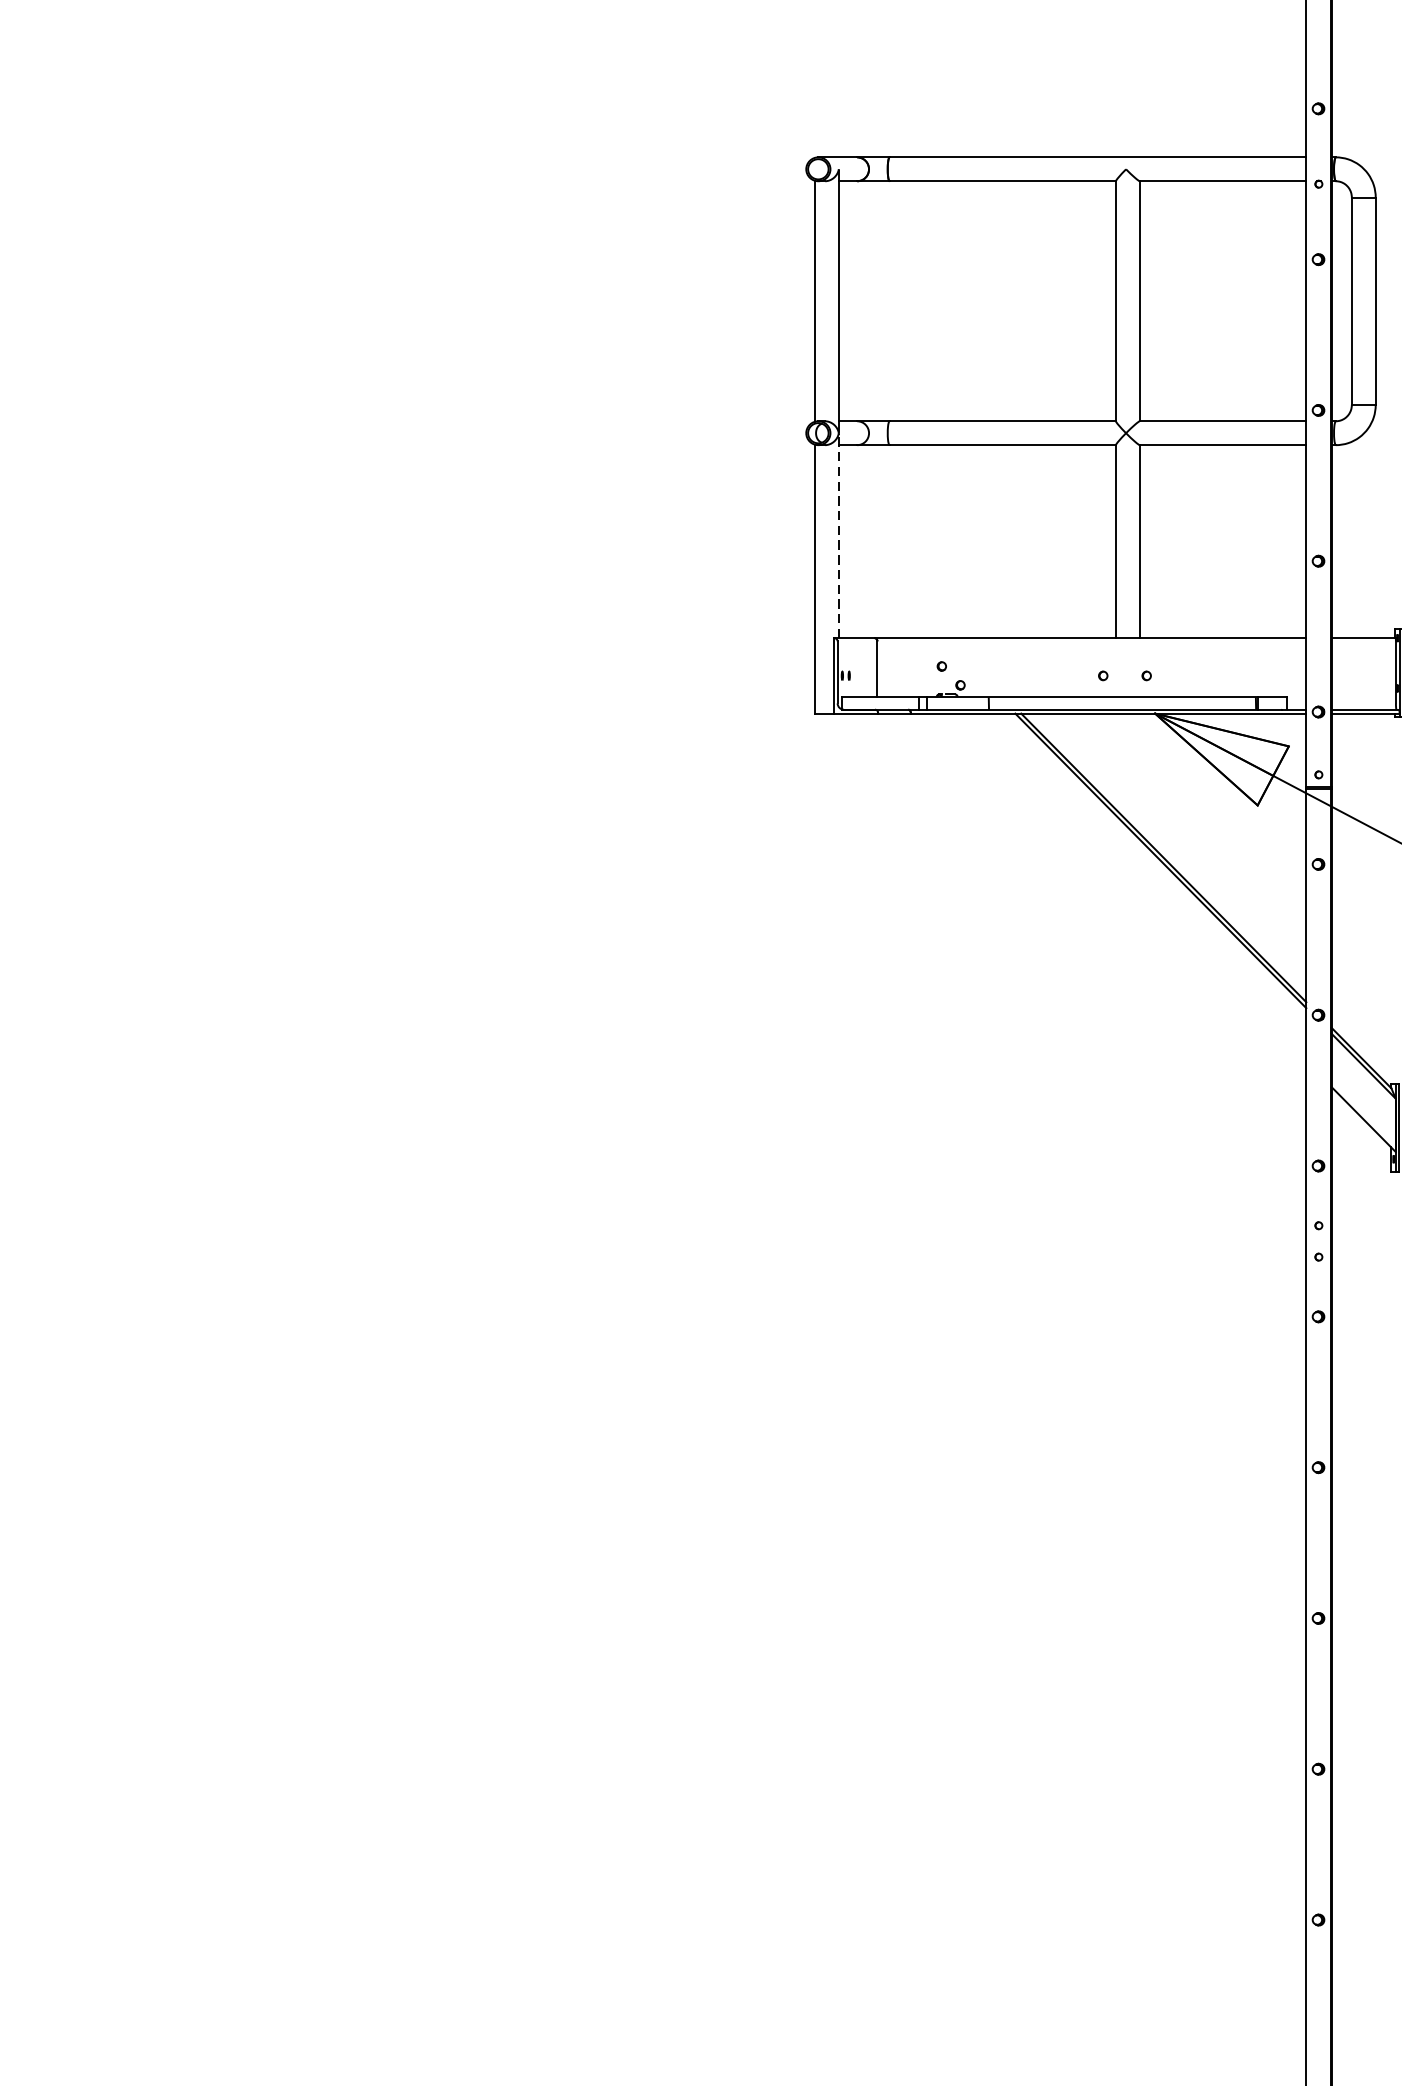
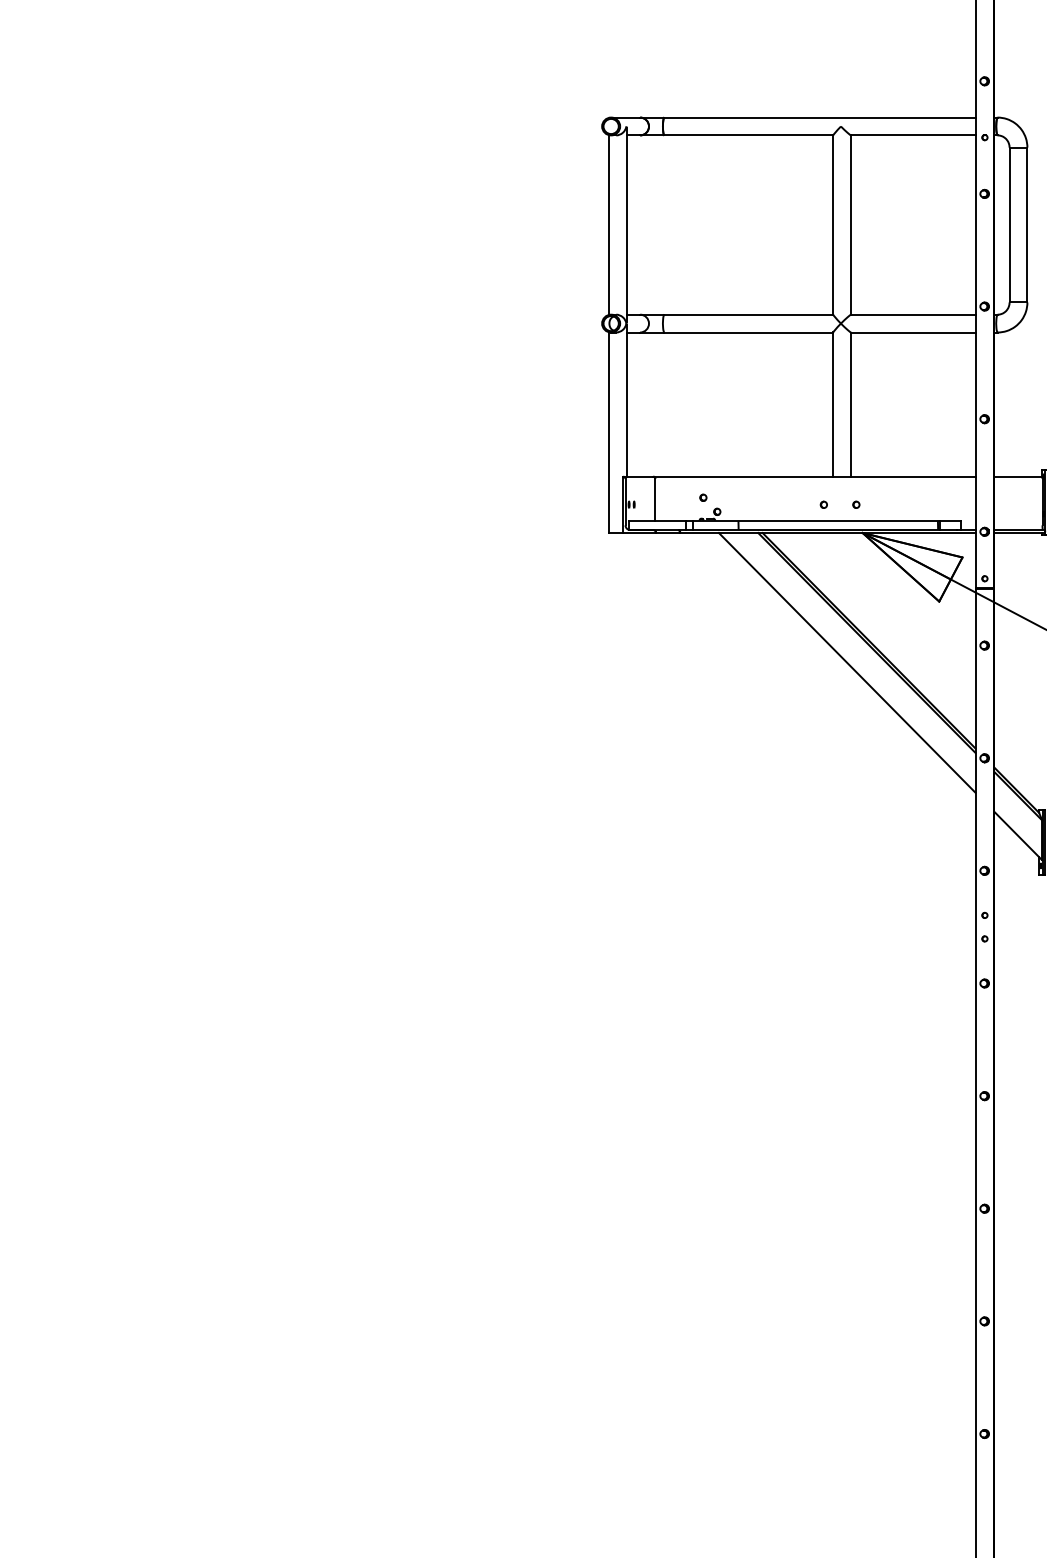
line: (838, 536) -> (626, 400), dashed -> solid
line: (1133, 887) -> (846, 662), added

